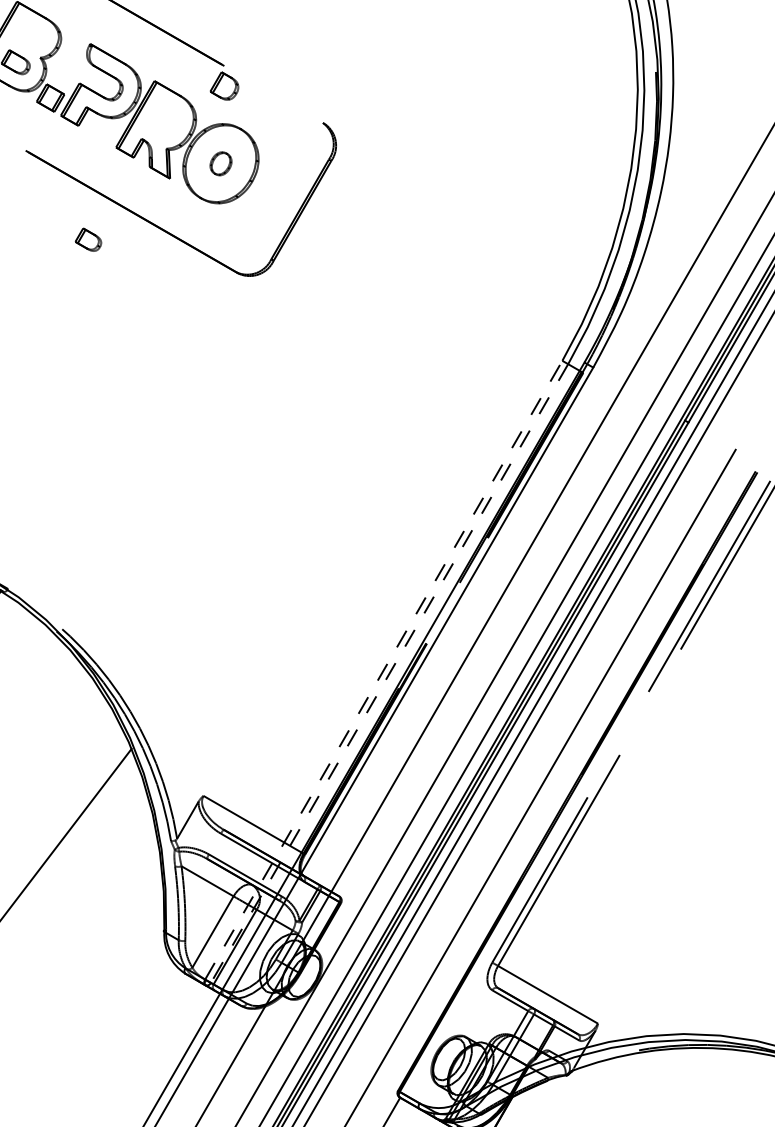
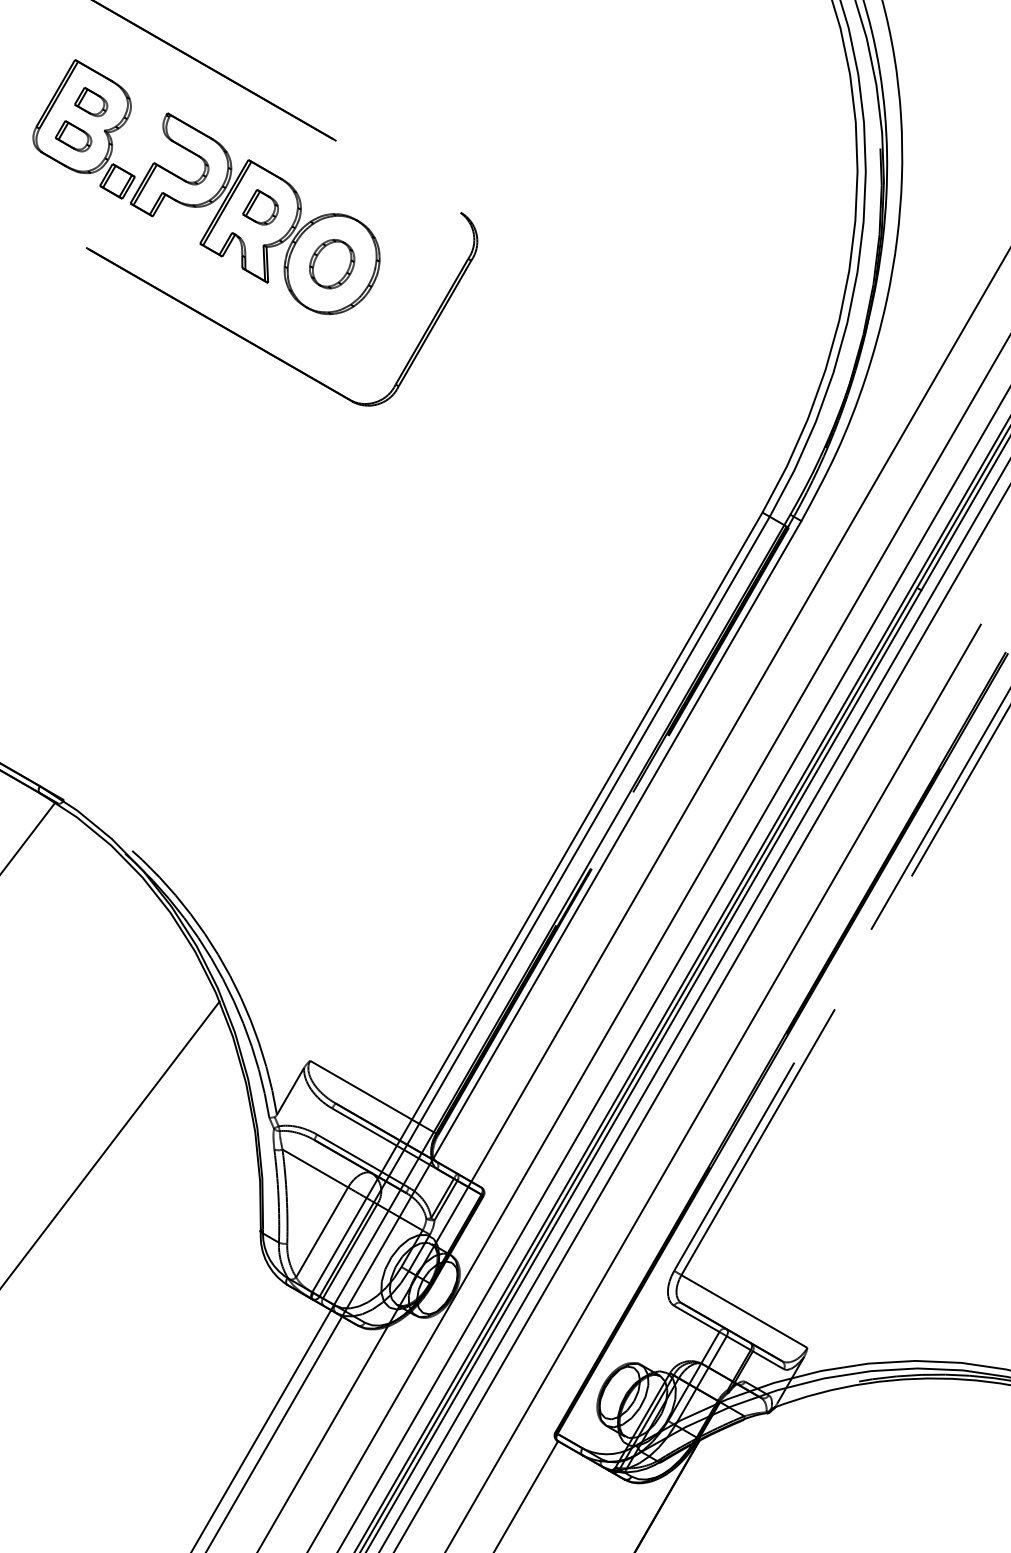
part: (224, 86) -> (260, 207), moved
part: (221, 164) -> (332, 264), size x1.67
part: (88, 240) -> (91, 102), moved
line: (383, 670) -> (537, 902), dashed -> solid
line: (389, 674) -> (544, 907), dashed -> solid

